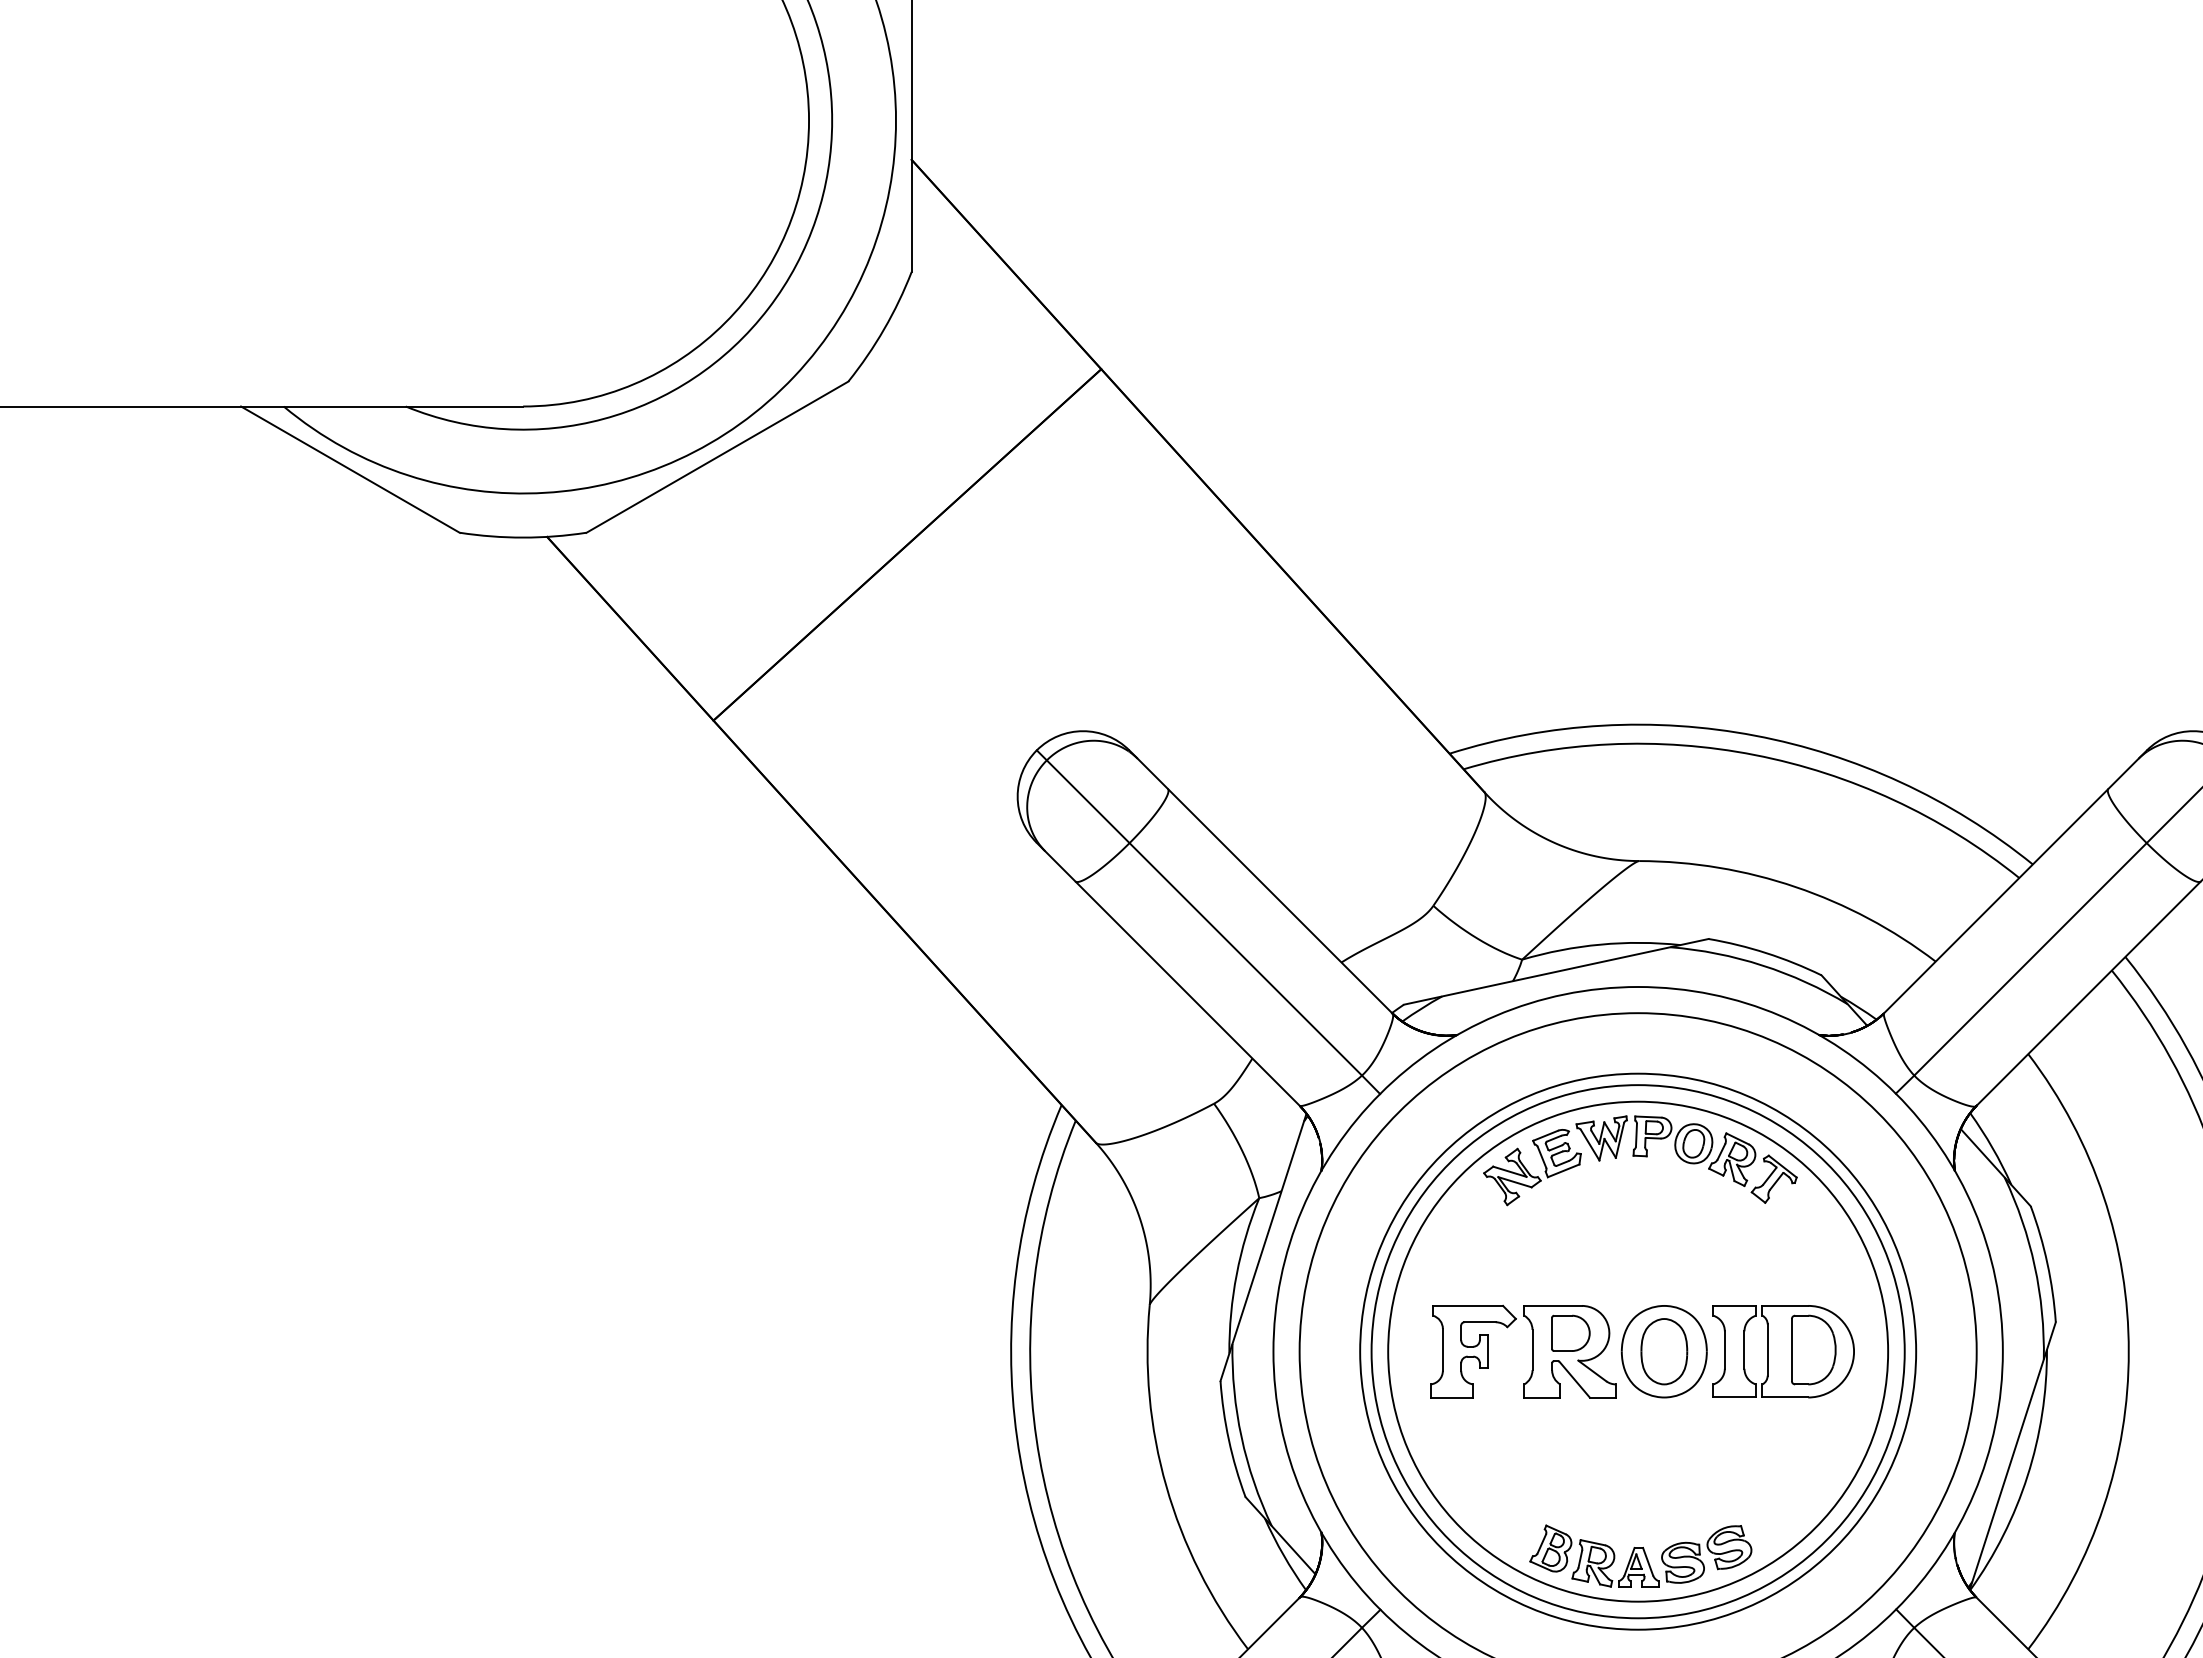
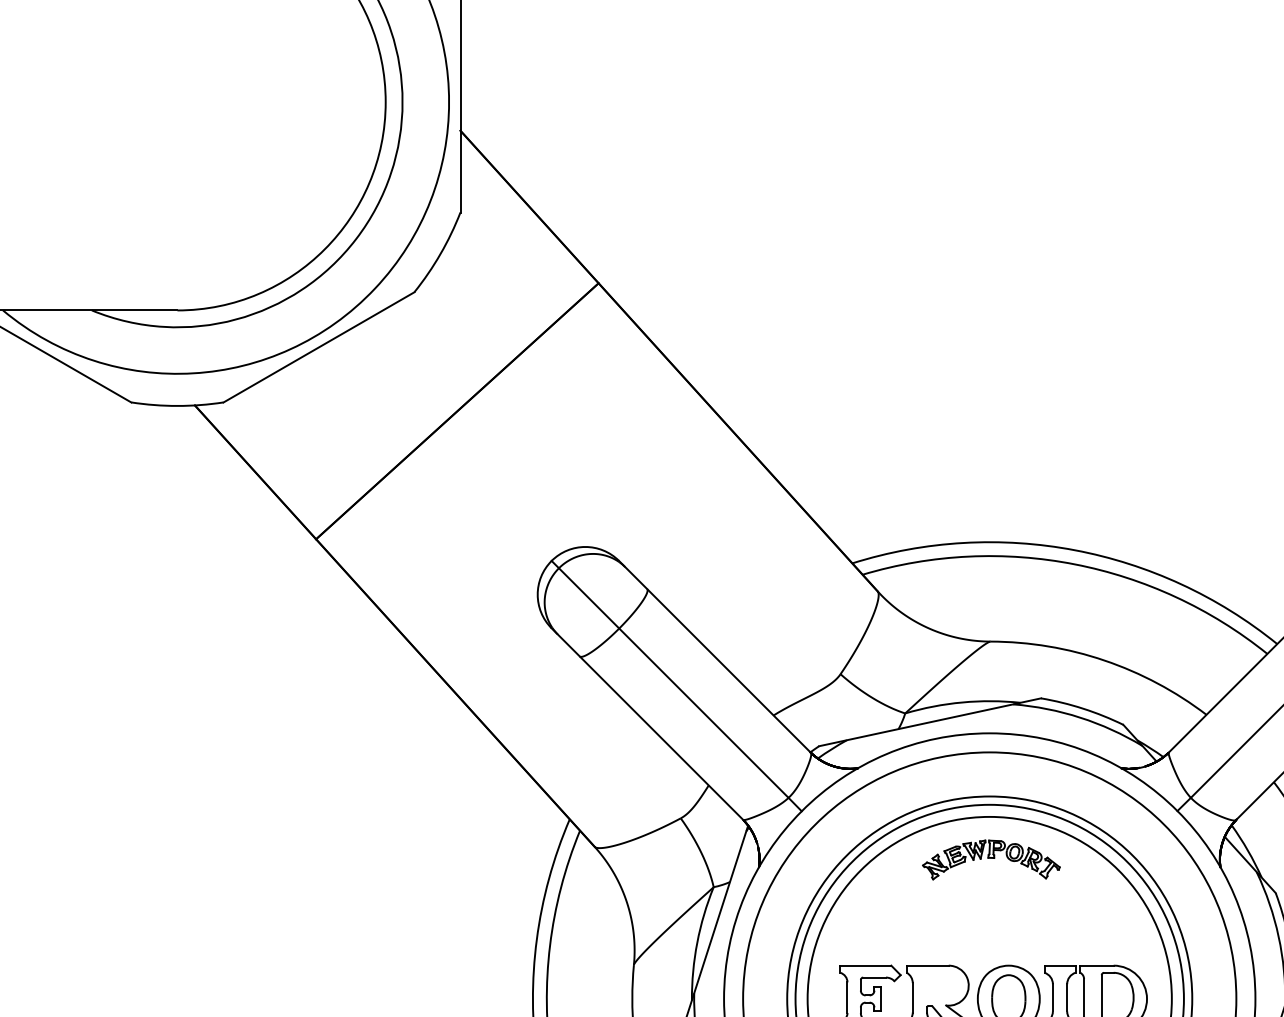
part: (1640, 1160) -> (991, 859), size x0.6
part: (1570, 1332) -> (940, 985), removed

